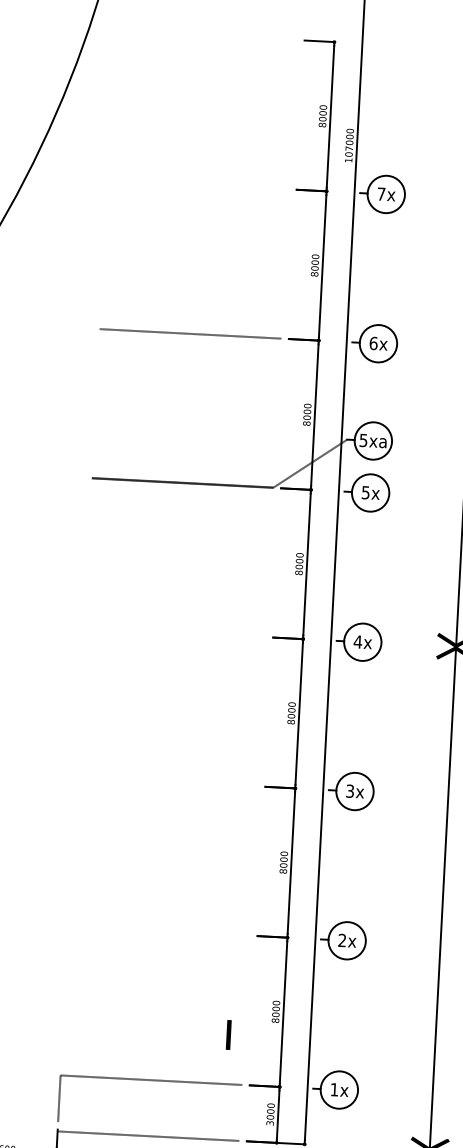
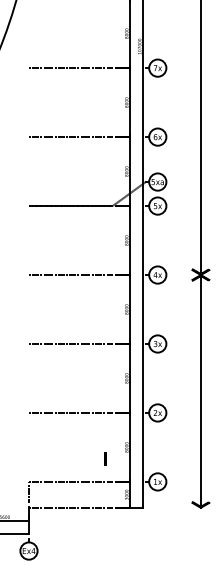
line: (197, 185) -> (70, 68), added
line: (173, 633) -> (70, 275), added
line: (166, 782) -> (70, 344), added
line: (158, 929) -> (70, 412), added

